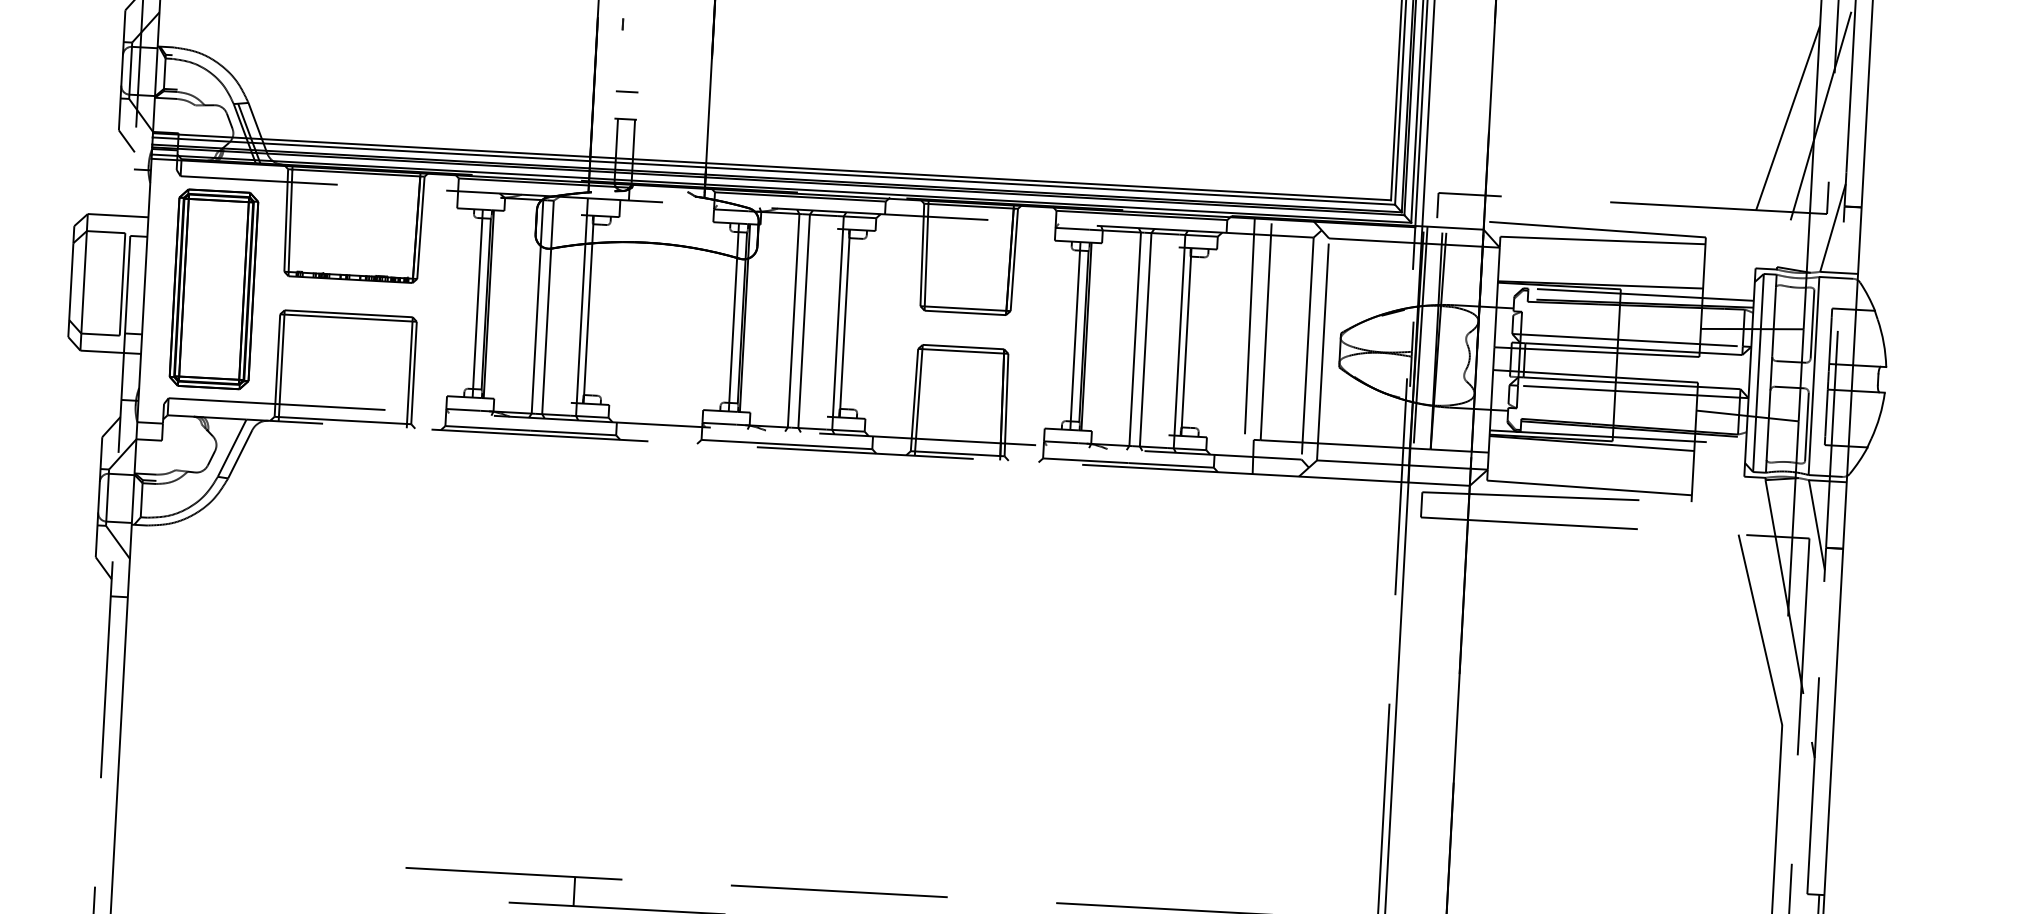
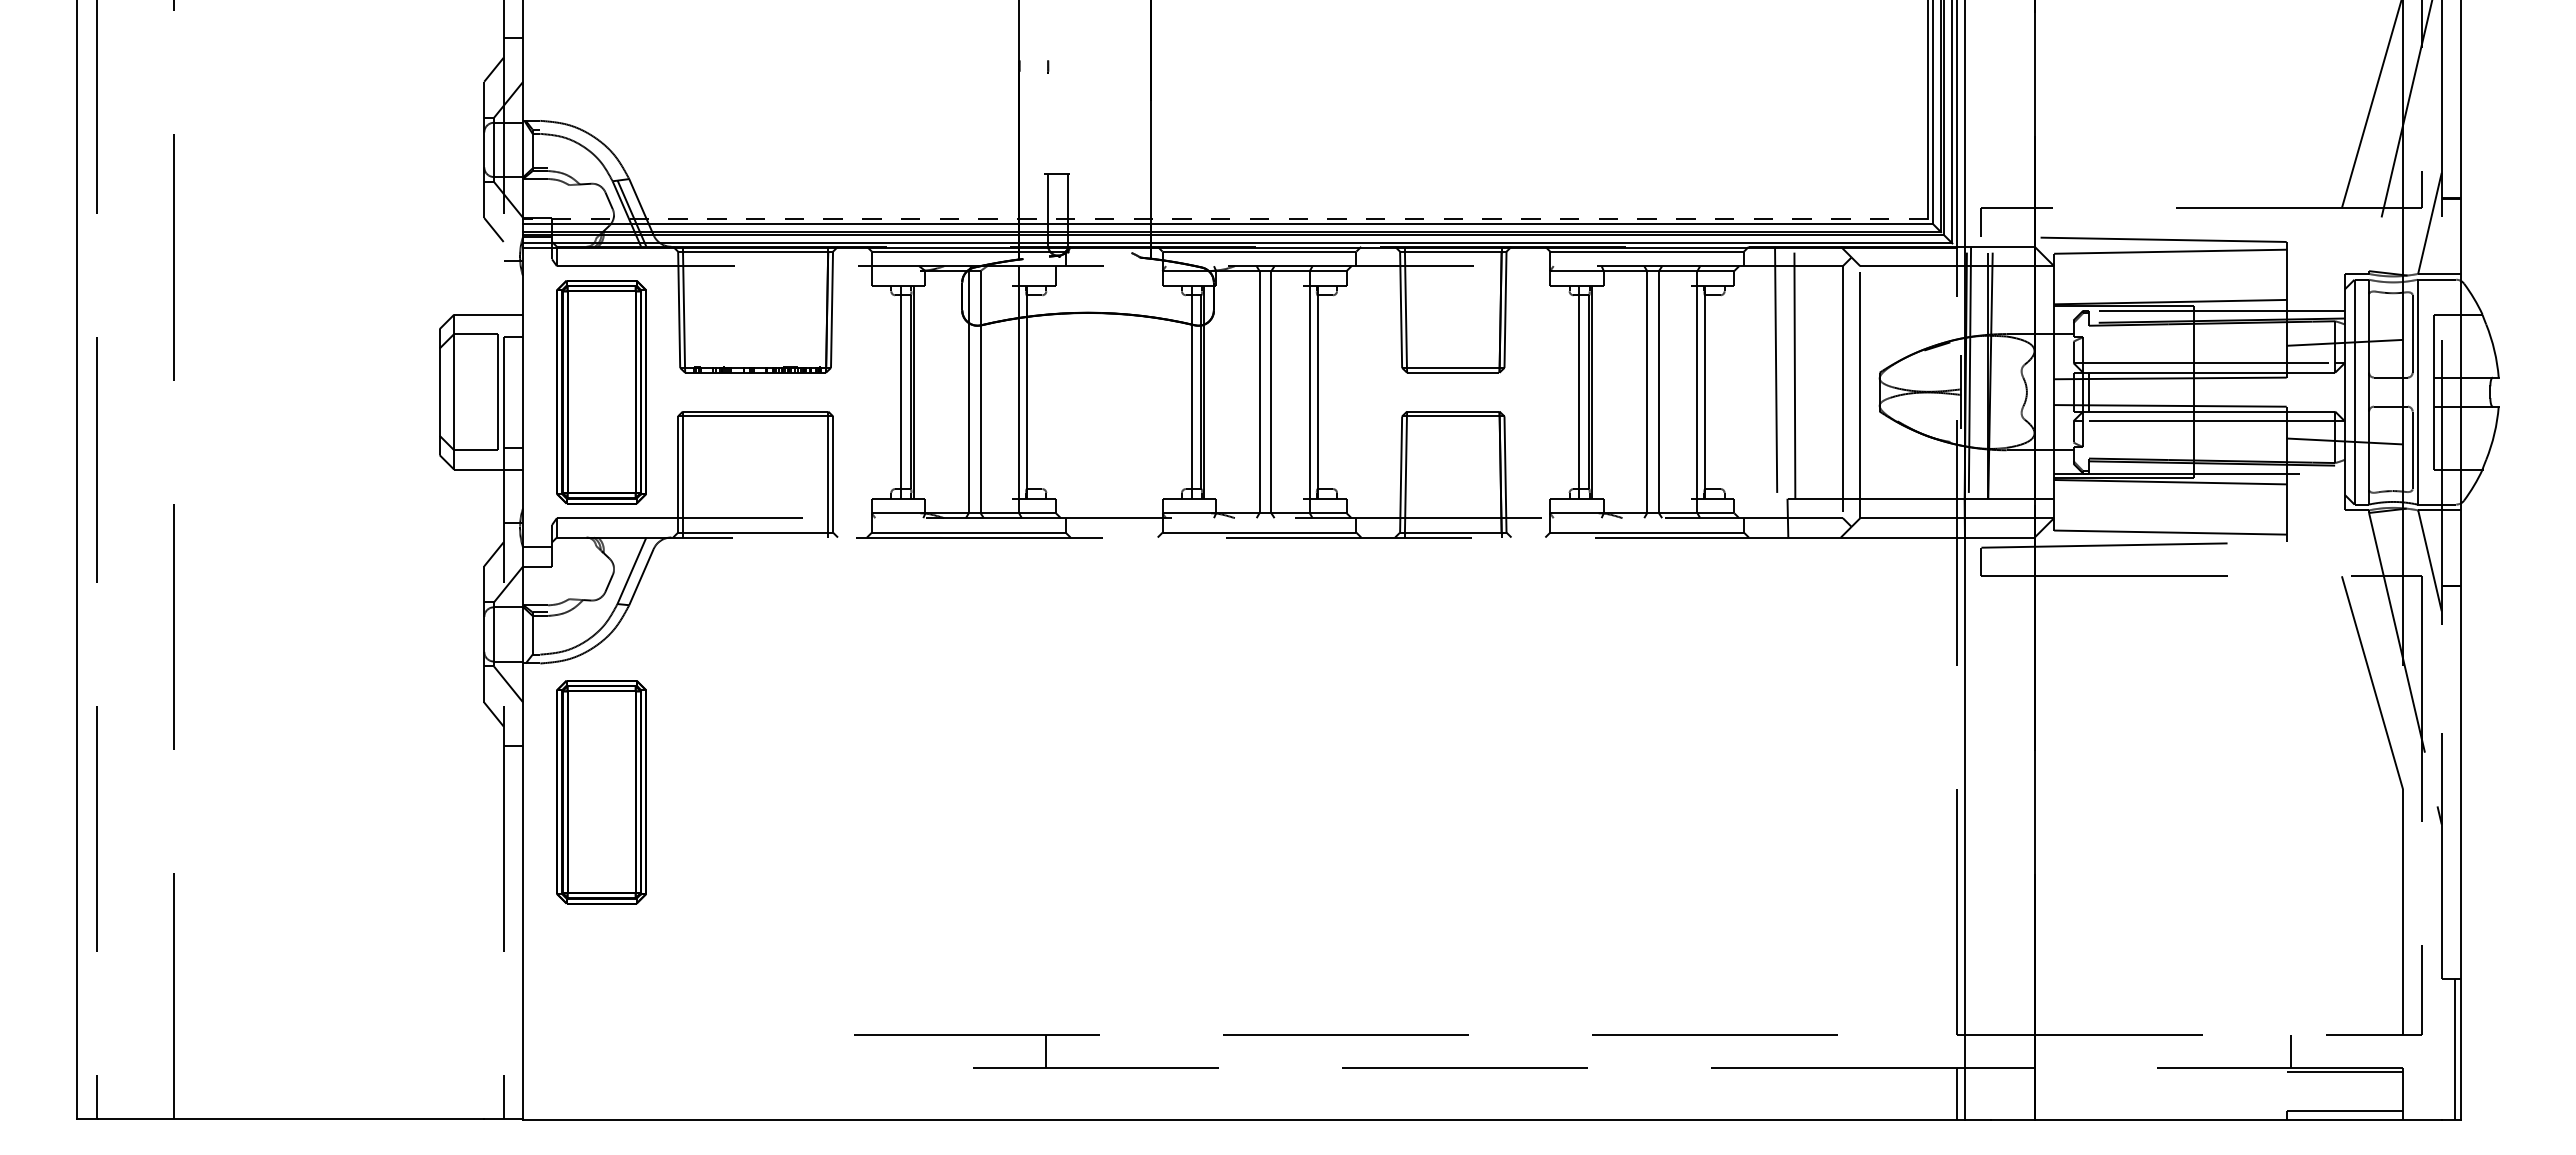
line: (626, 91) -> (1056, 143), removed
line: (771, 167) -> (1225, 219), solid -> dashed
part: (194, 642) -> (601, 792), added

